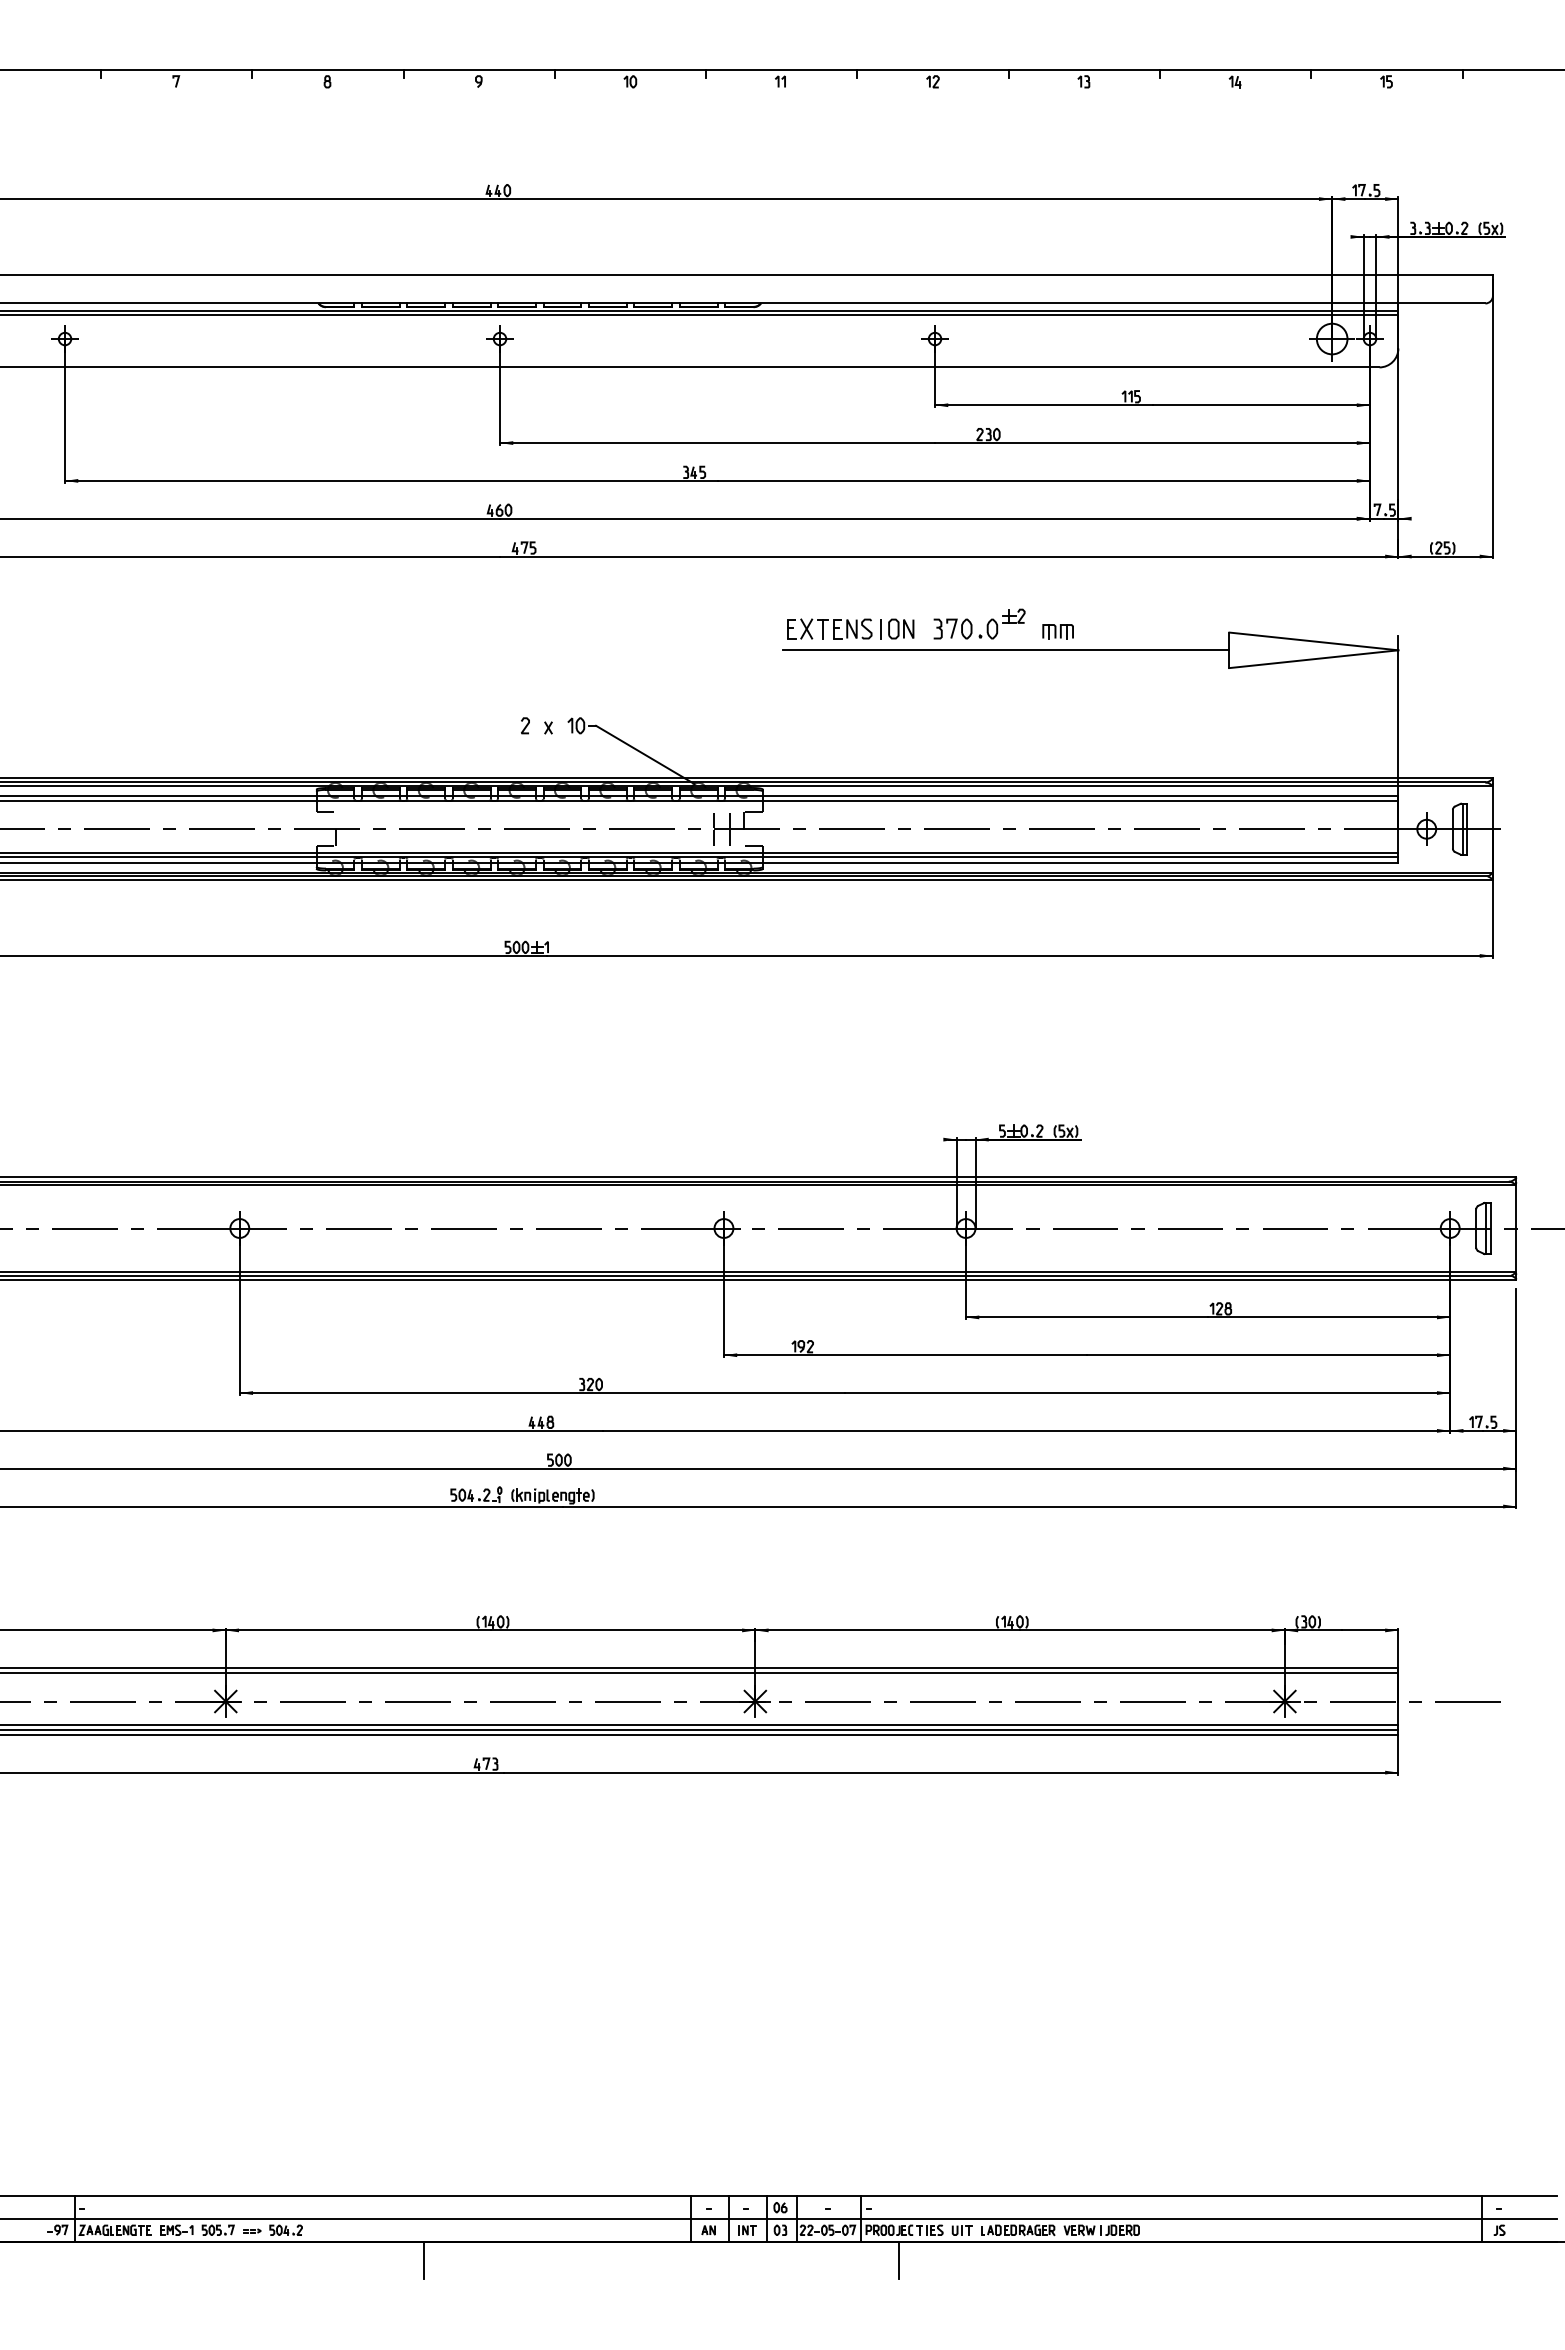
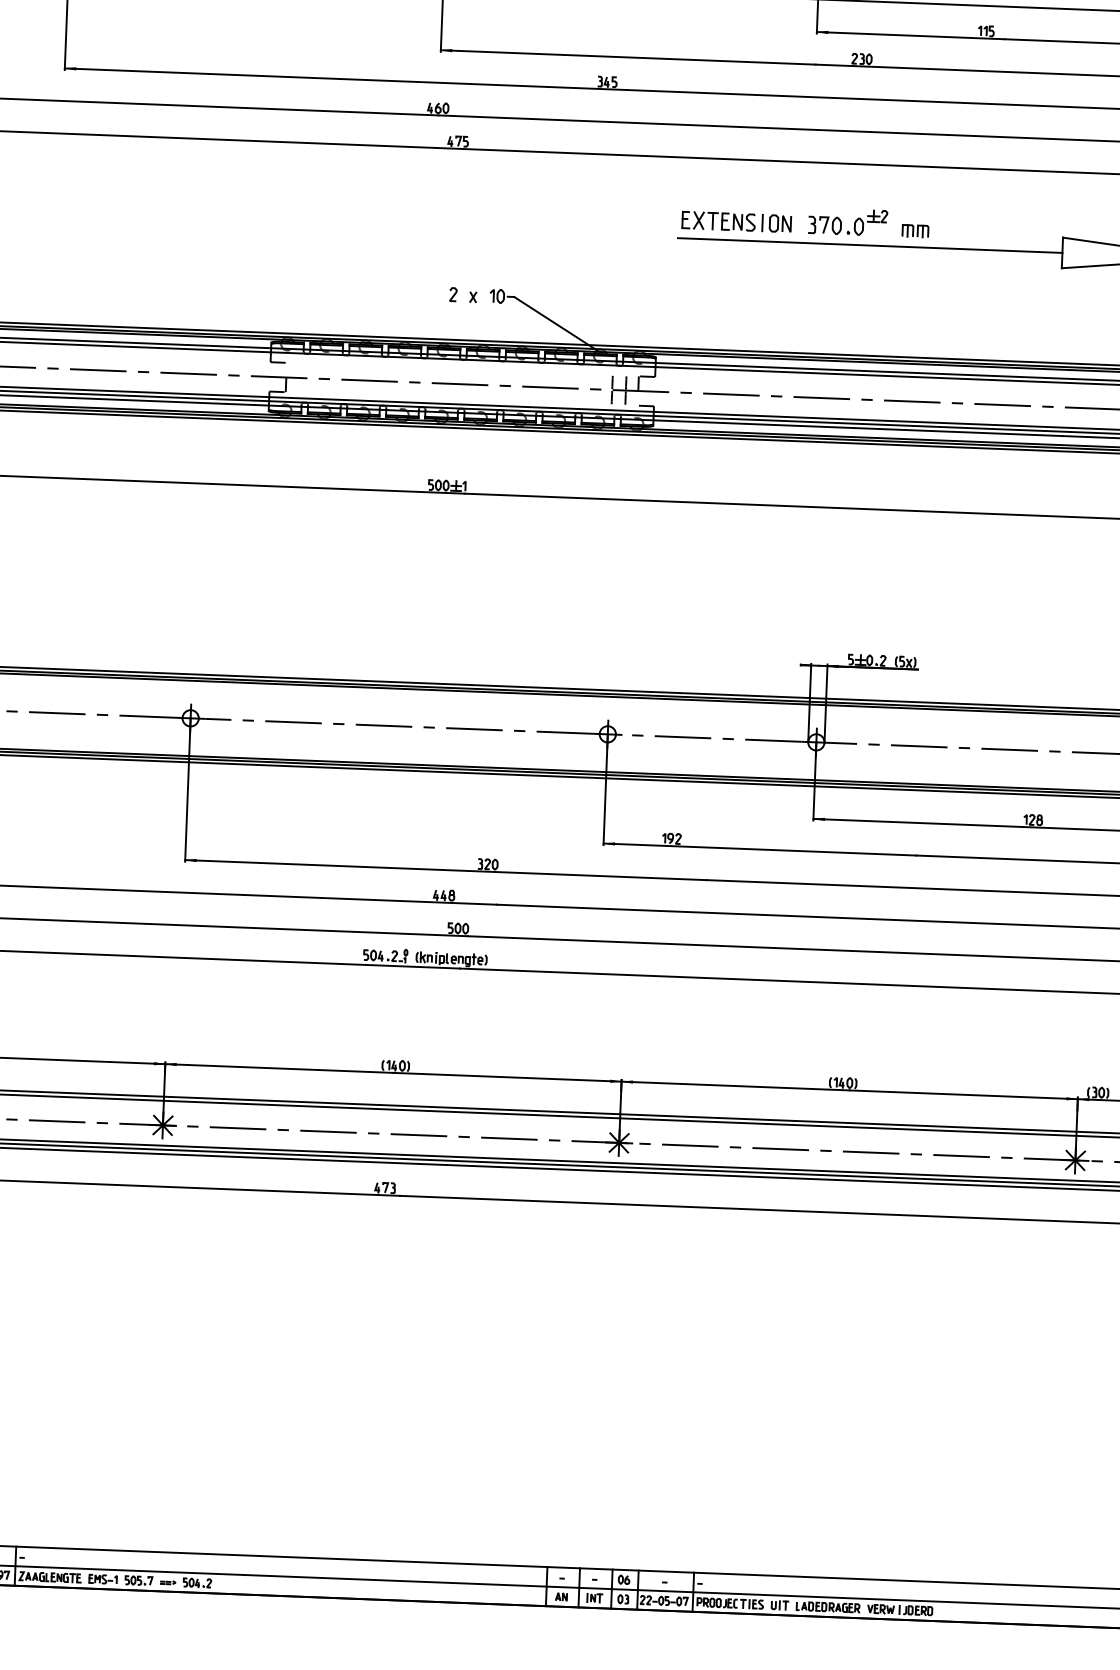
line: (424, 2260) -> (315, 1613), removed
line: (899, 2260) -> (724, 1629), removed

